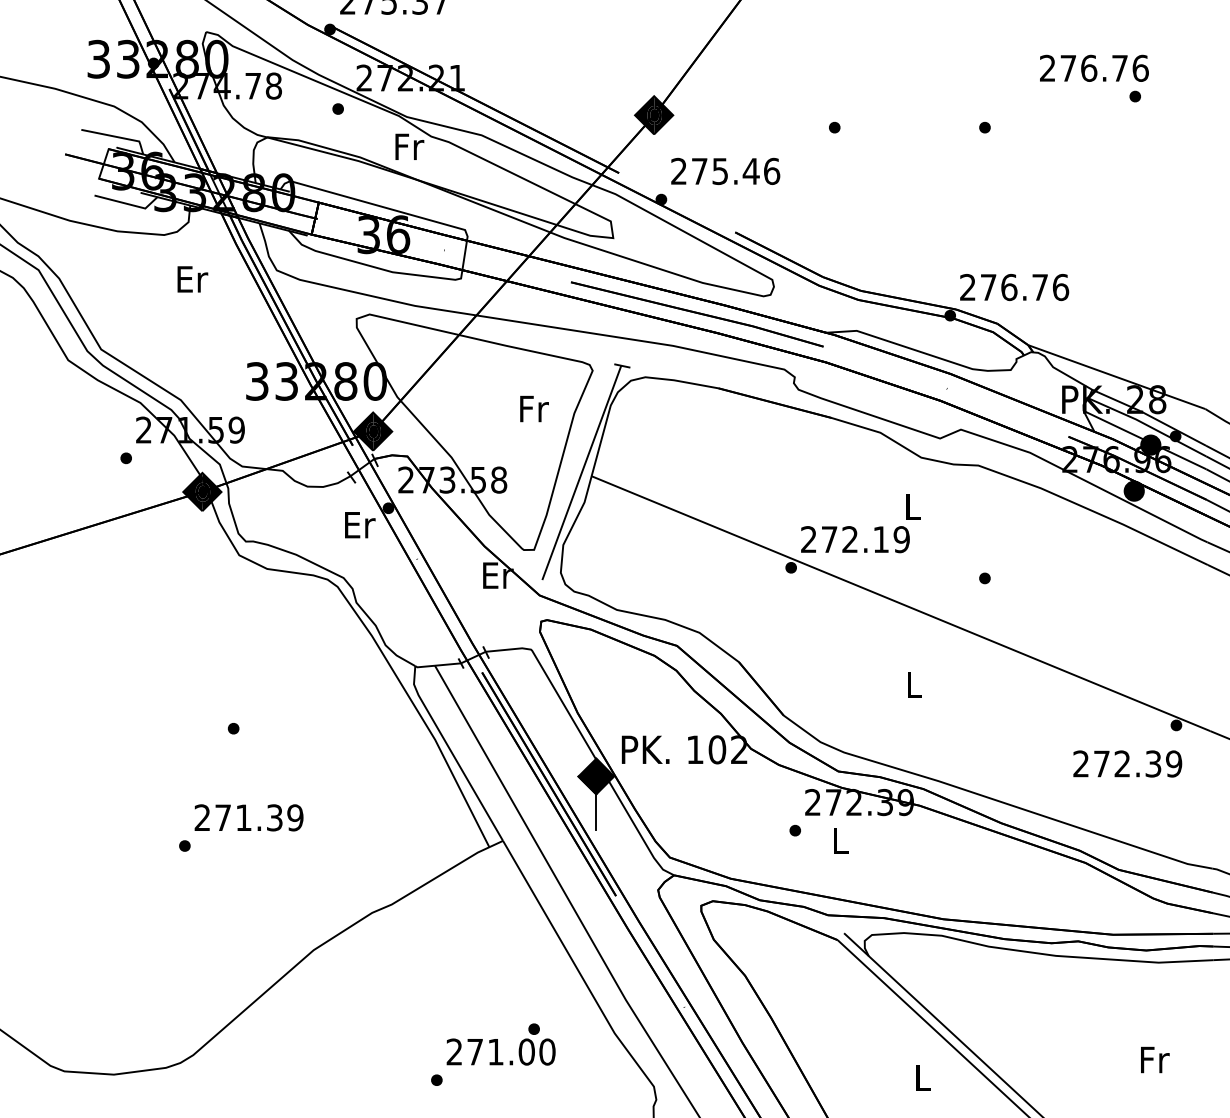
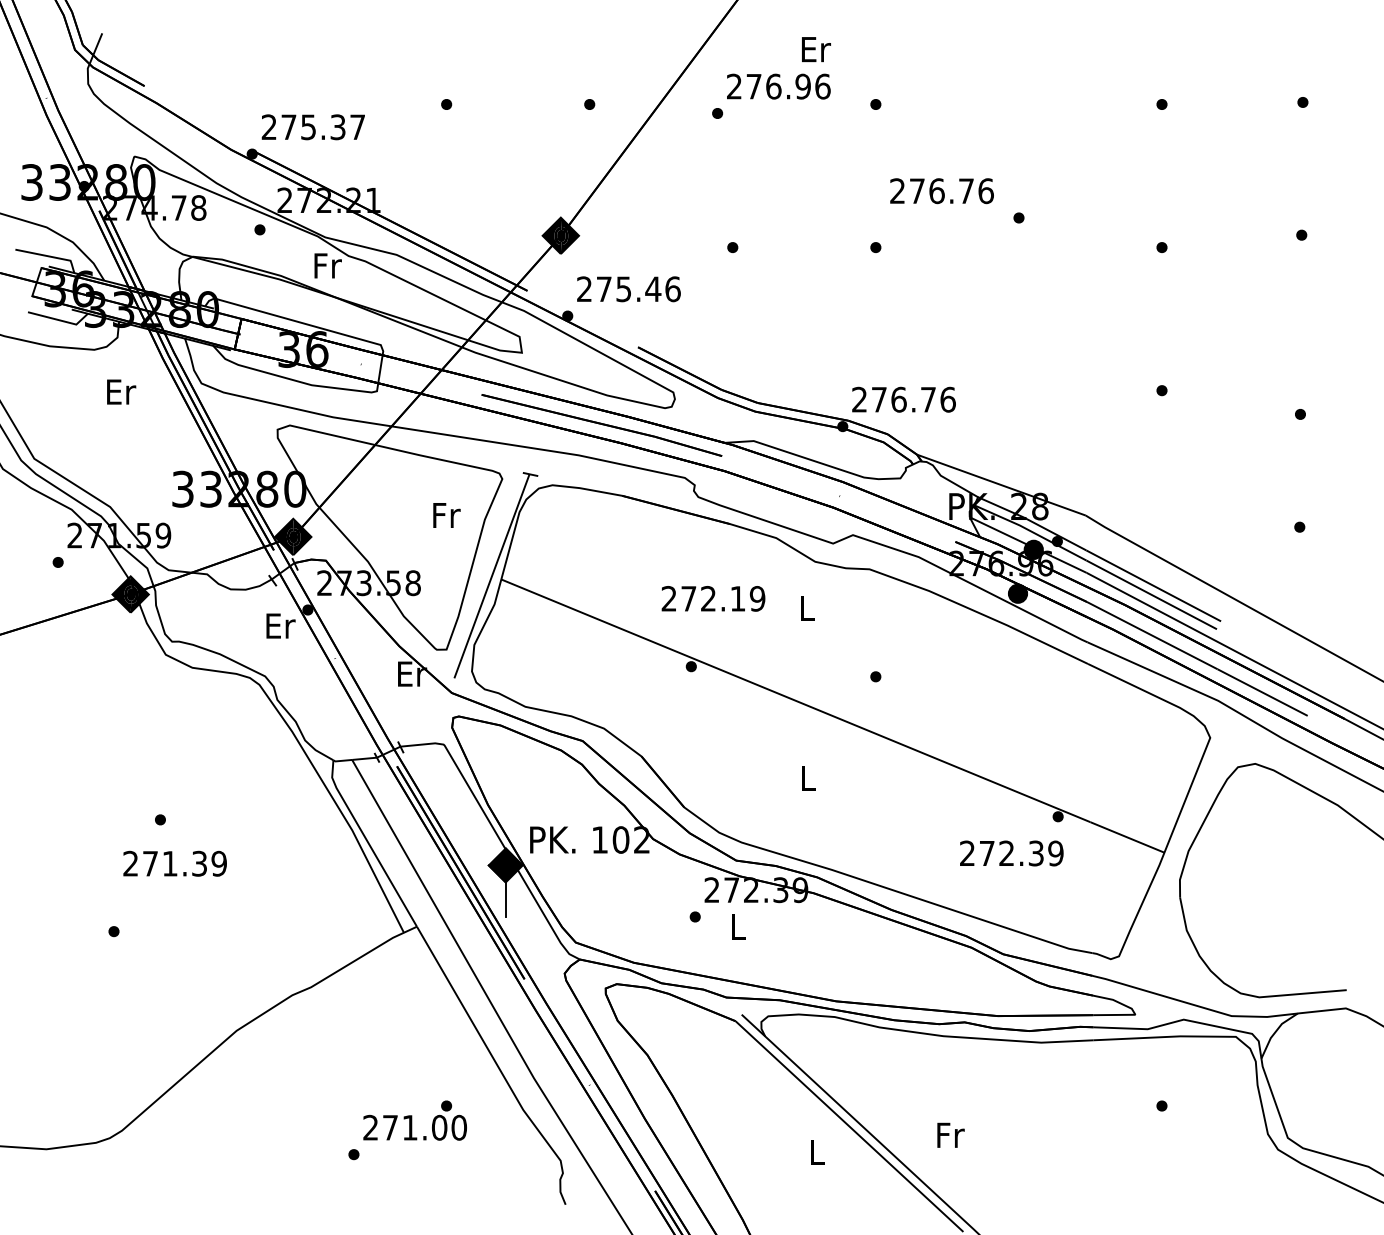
text: (1093, 68) -> (941, 191), moved
text: (855, 539) -> (713, 598), moved
text: (248, 817) -> (174, 863), moved
text: (1154, 1059) -> (950, 1134), moved

